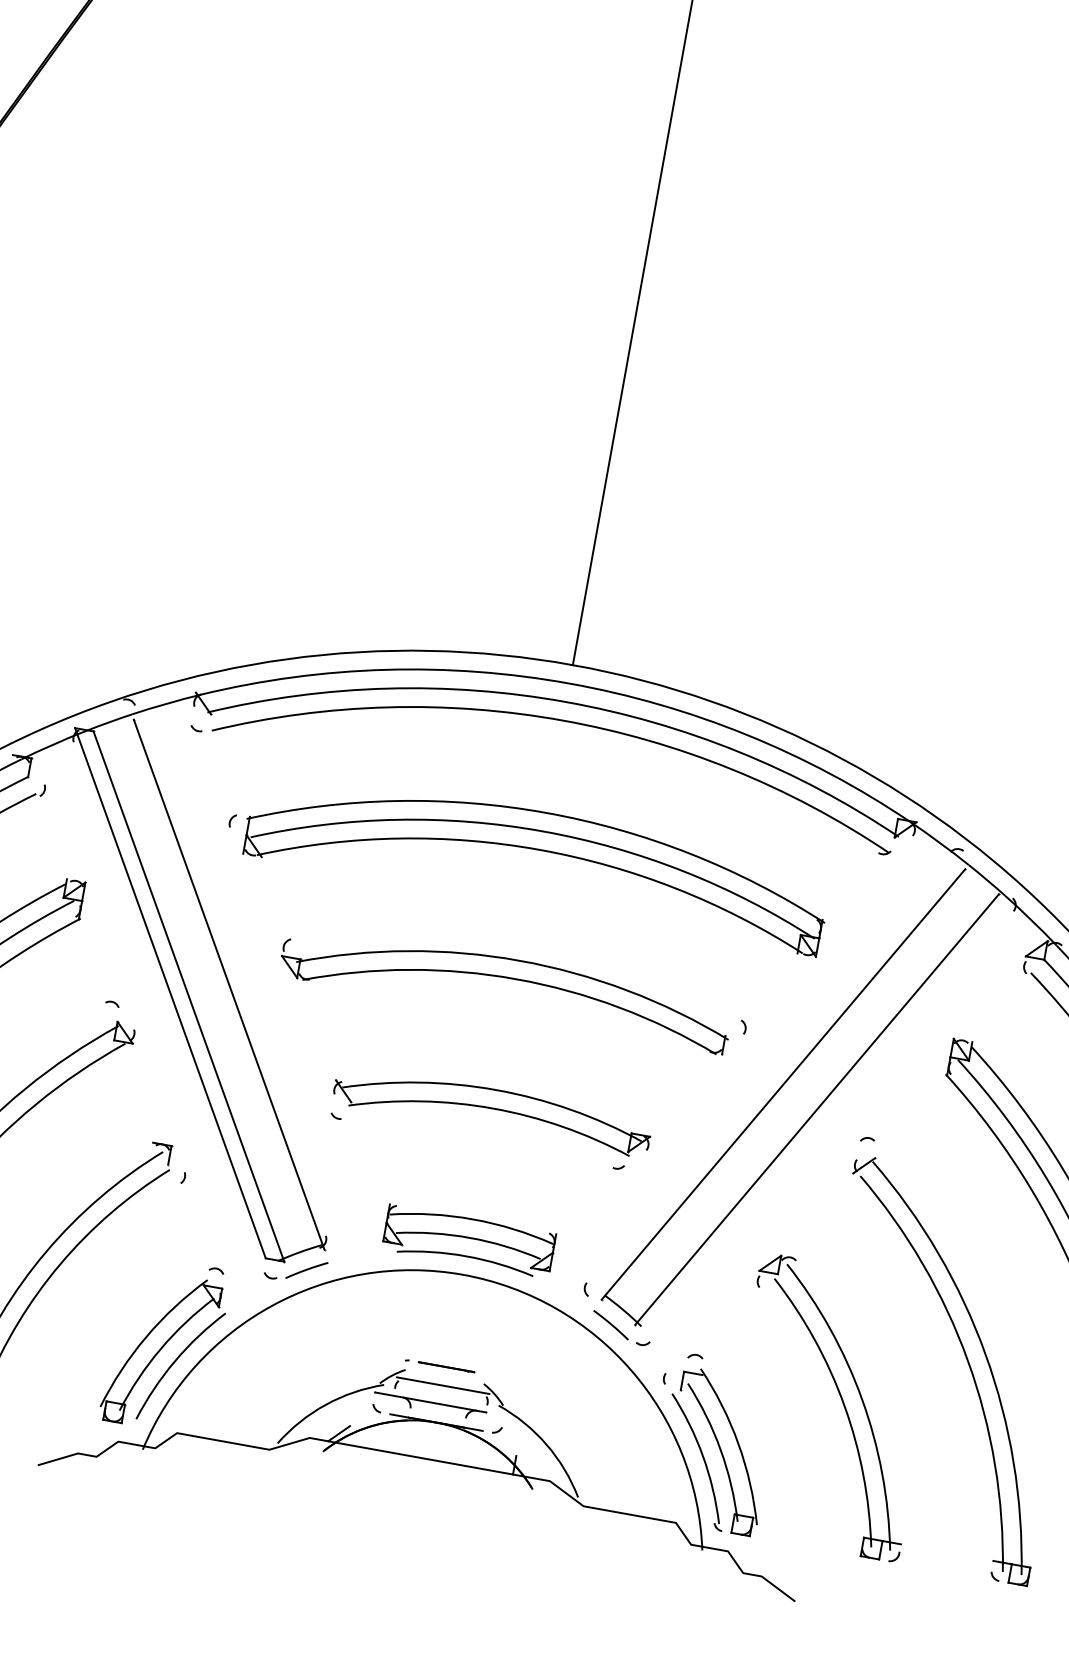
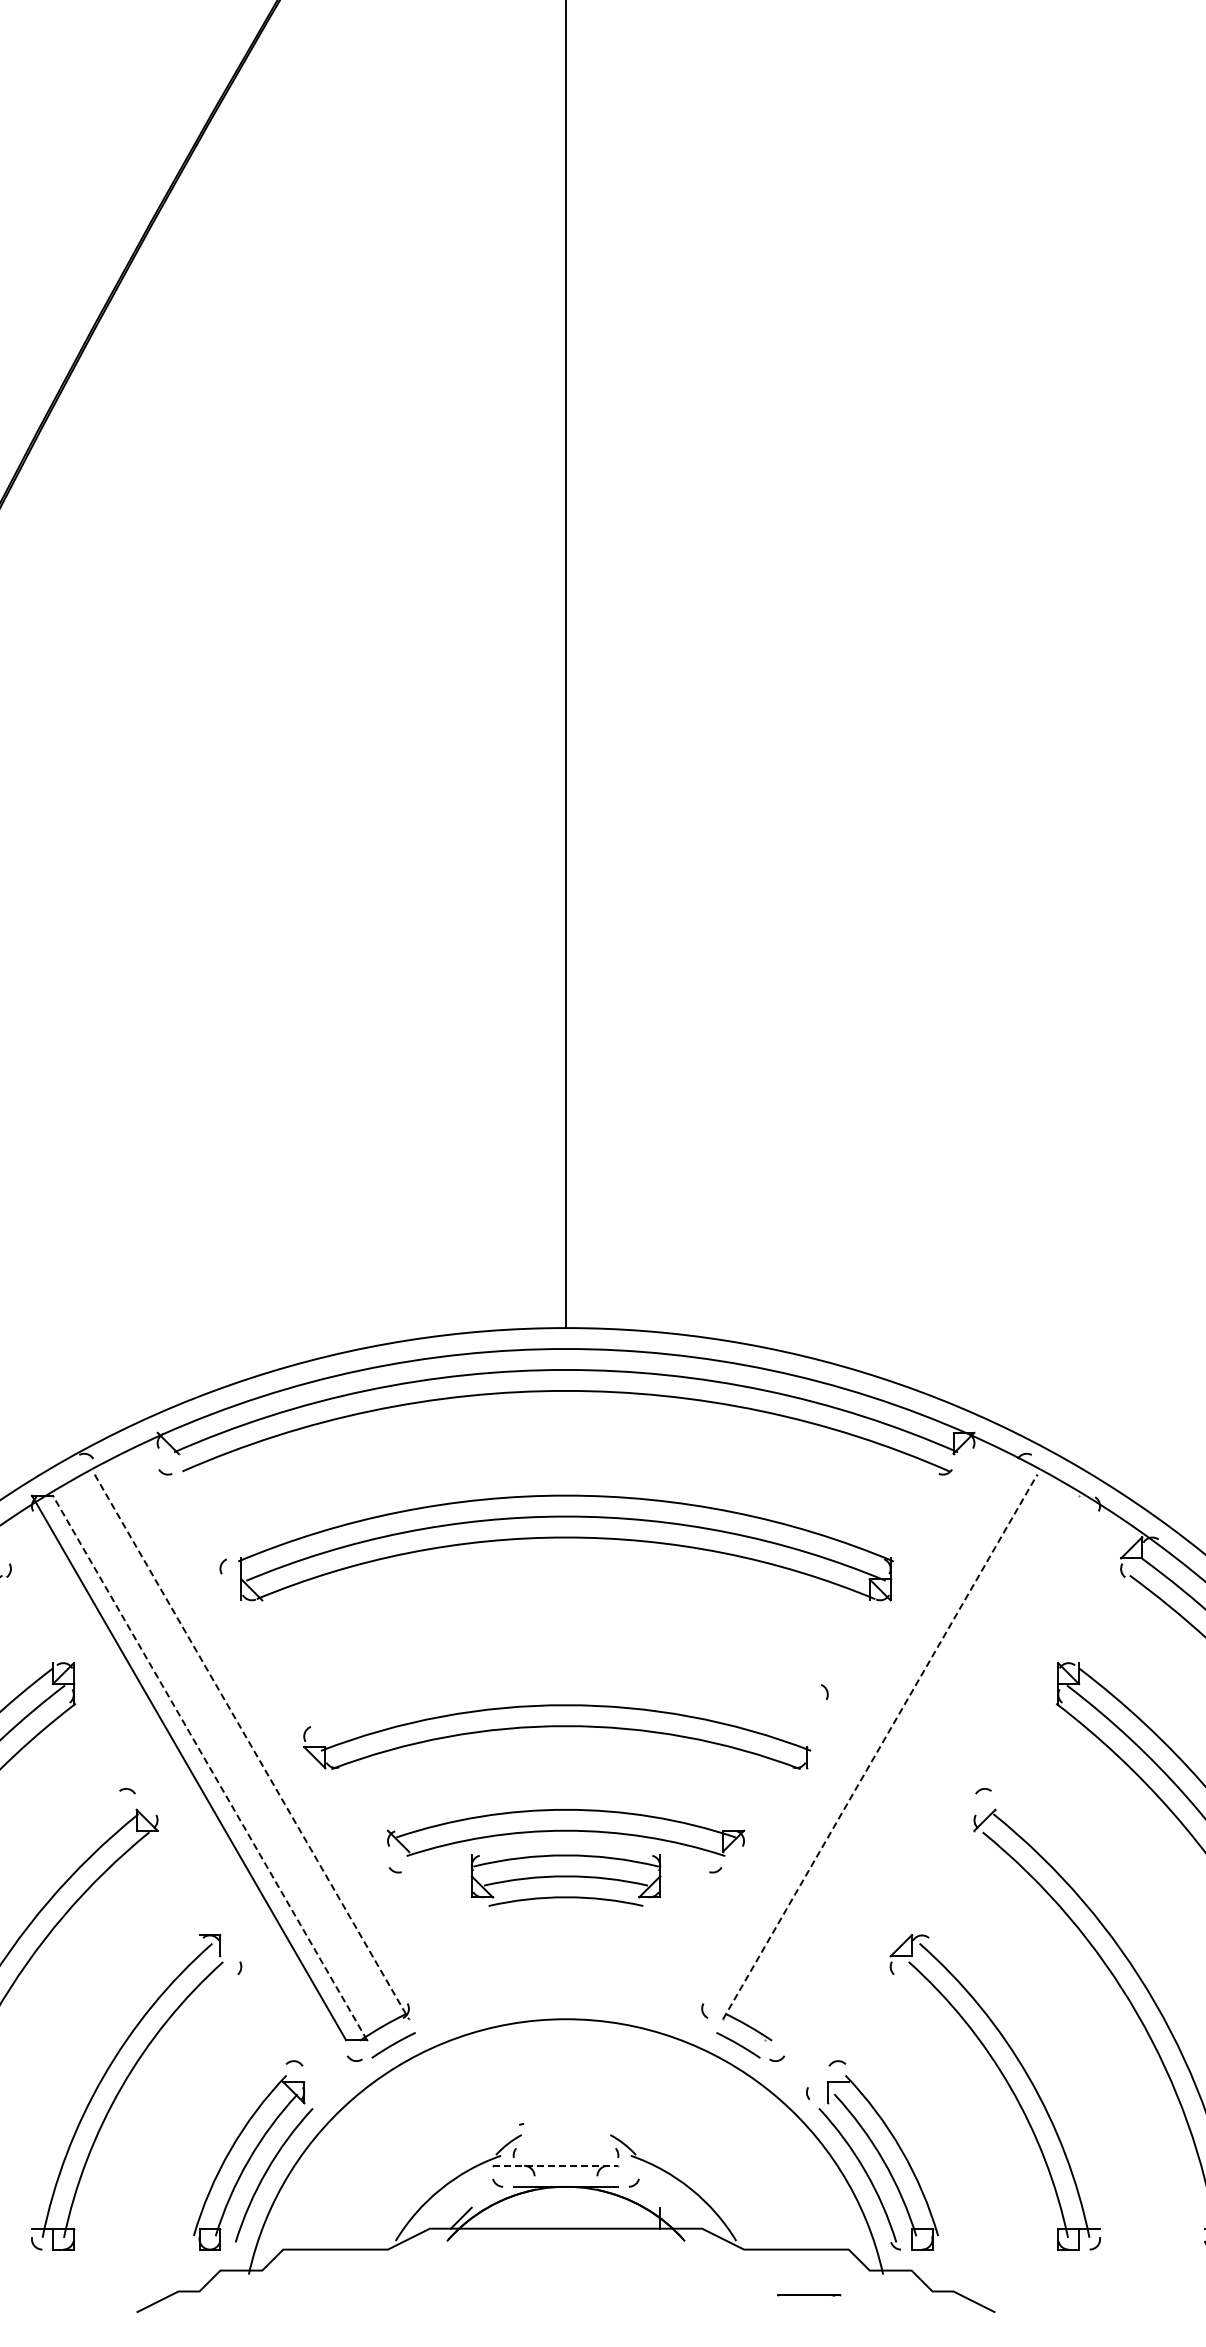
part: (508, 979) -> (557, 1727), moved
line: (229, 985) -> (252, 1747), solid -> dashed
line: (188, 996) -> (209, 1767), solid -> dashed
line: (783, 1084) -> (880, 1746), solid -> dashed
line: (816, 1109) -> (921, 1767), removed
part: (468, 1241) -> (565, 1880), moved
line: (446, 1367) -> (809, 2295), moved
line: (442, 1385) -> (565, 2144), removed
line: (430, 1402) -> (555, 2165), solid -> dashed

